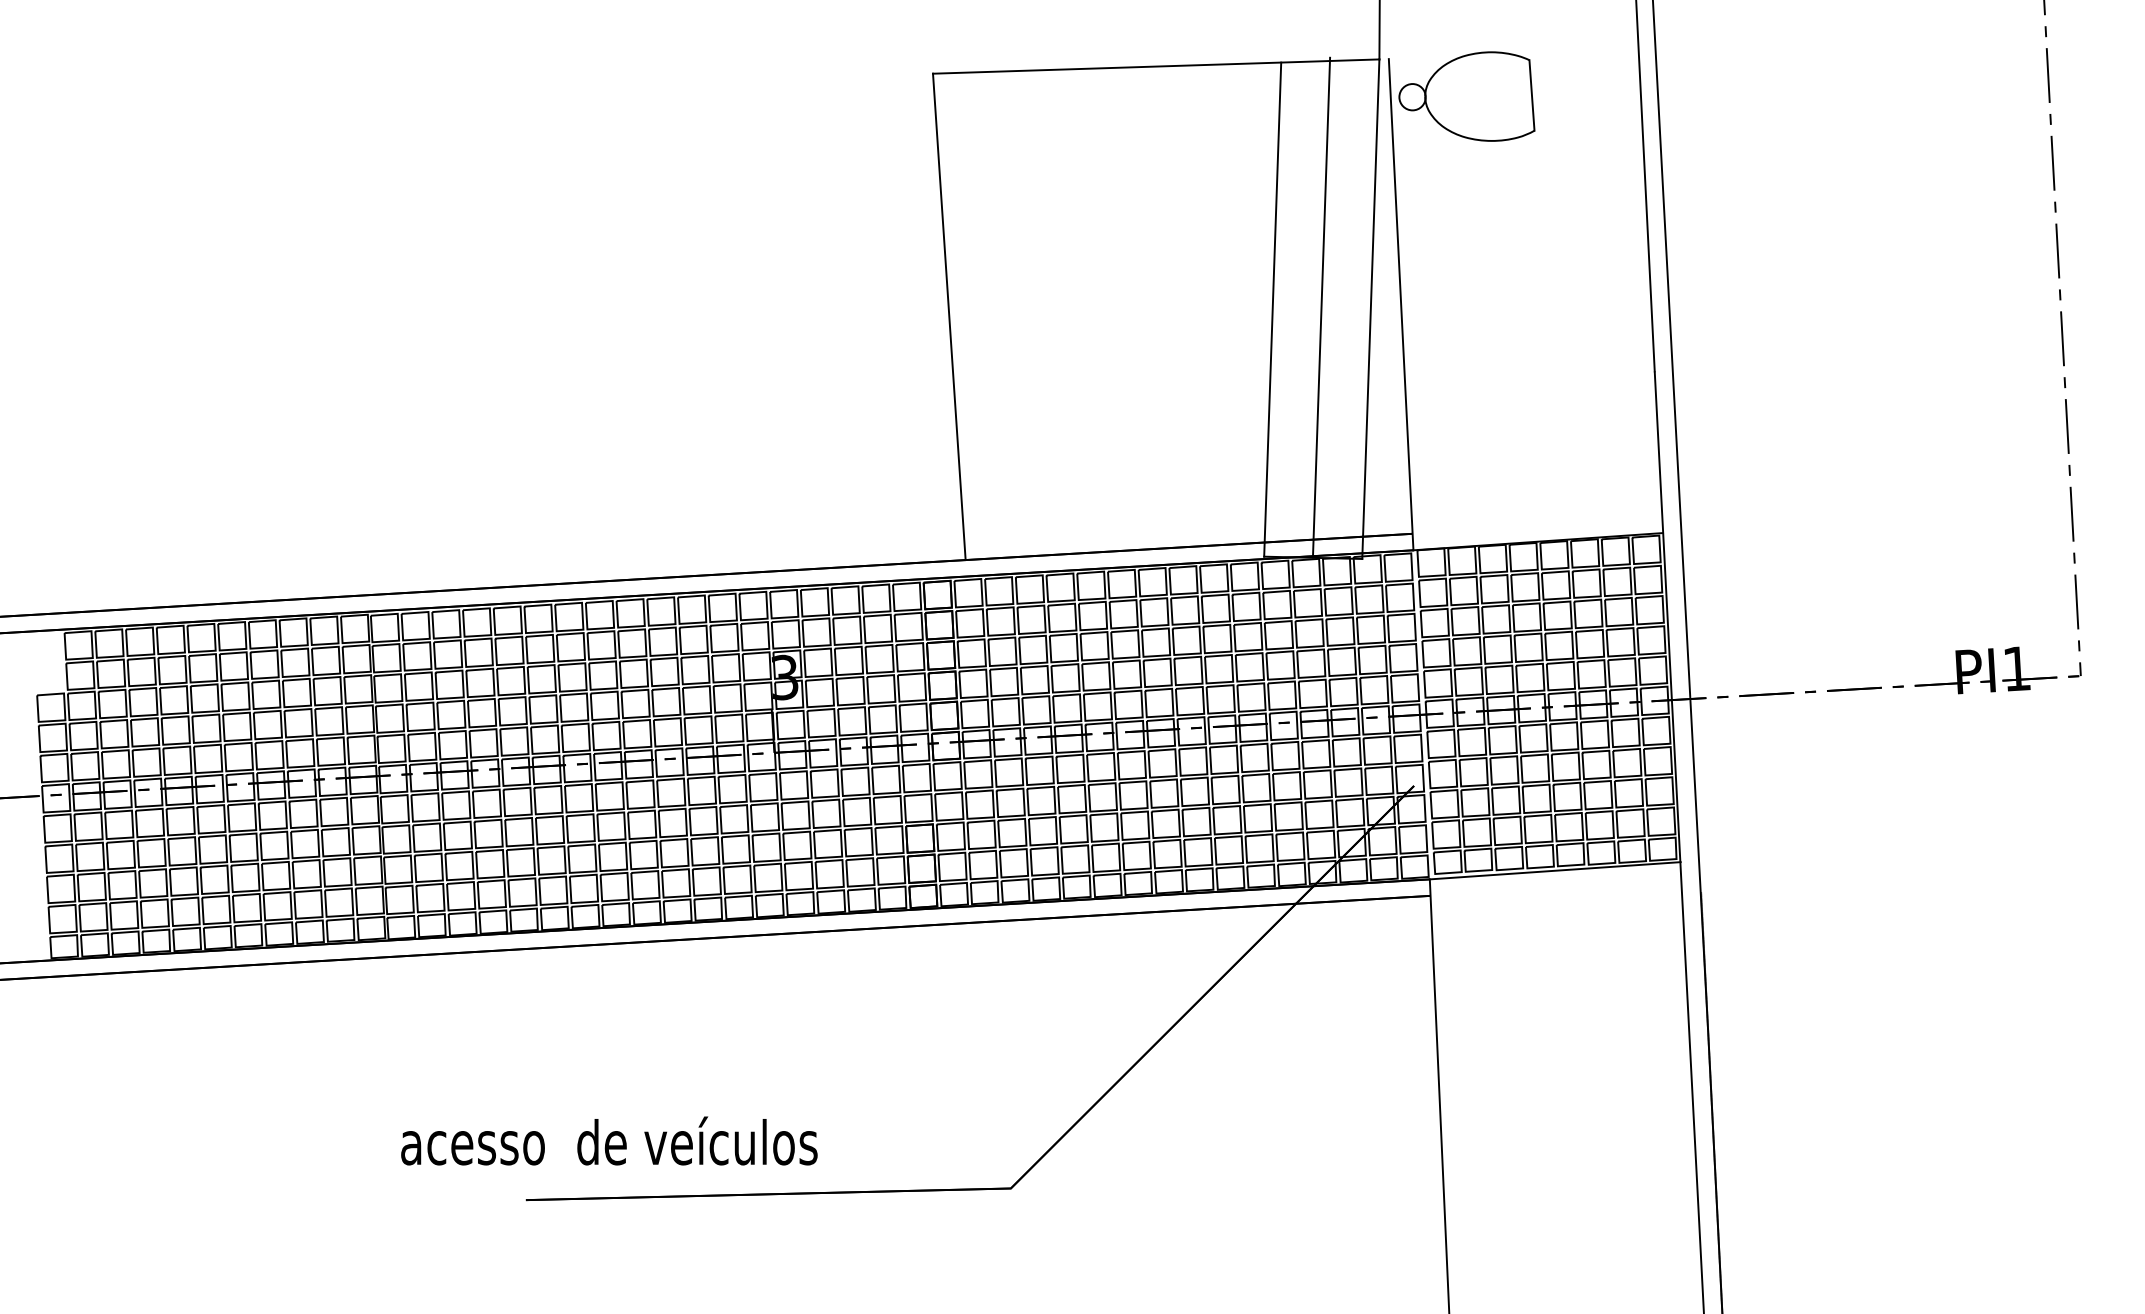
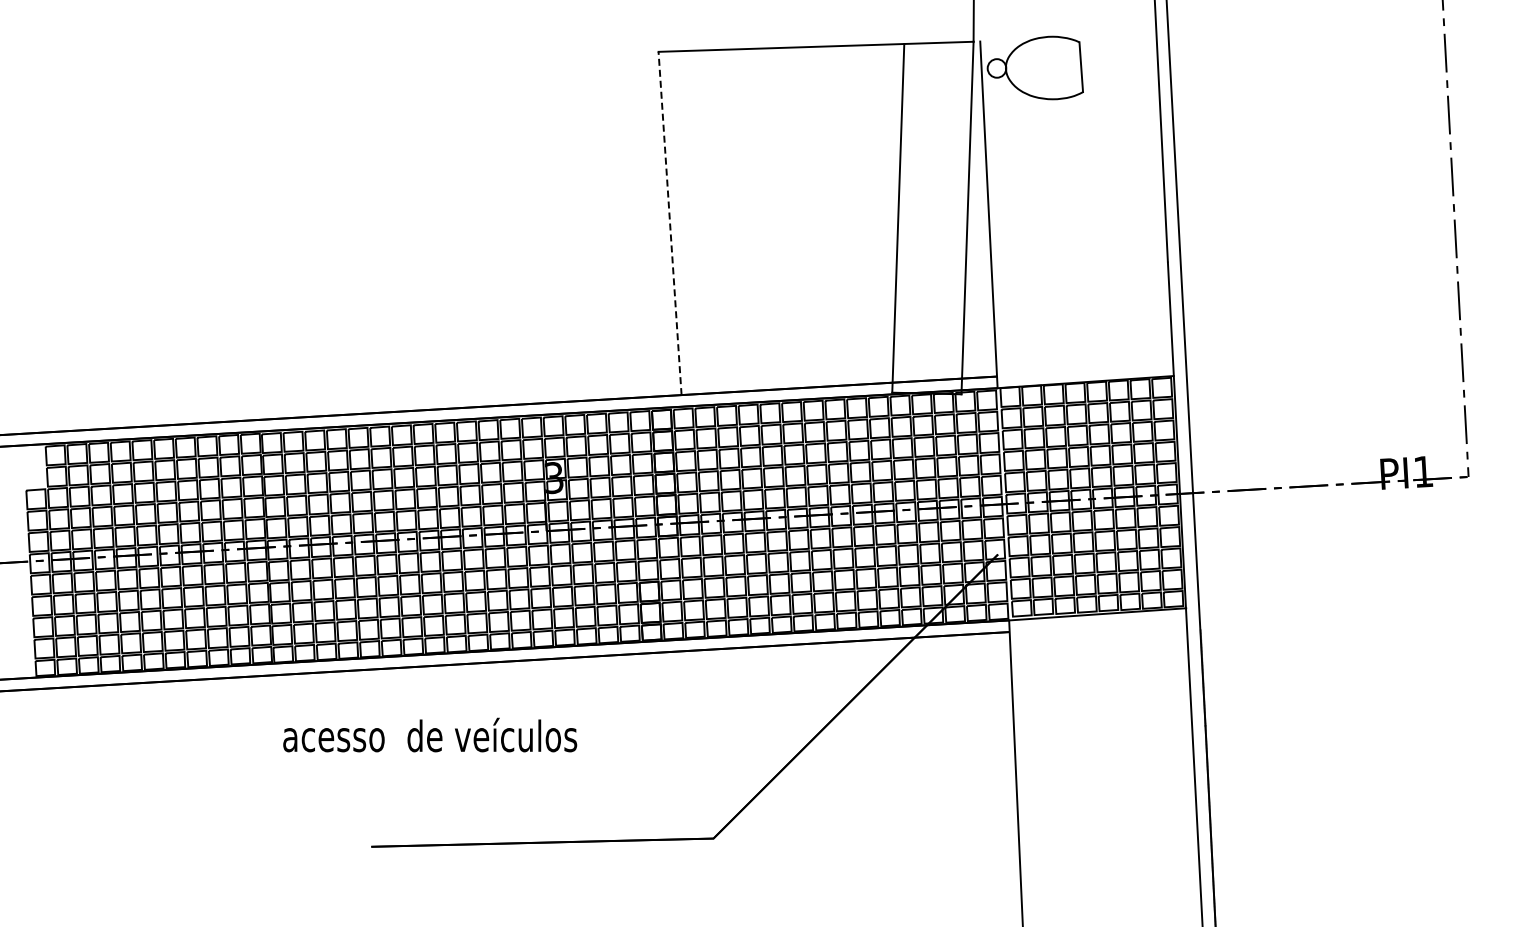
line: (1321, 307) -> (932, 216), removed
line: (949, 315) -> (670, 222), solid -> dashed
text: (609, 1140) -> (430, 734), moved

